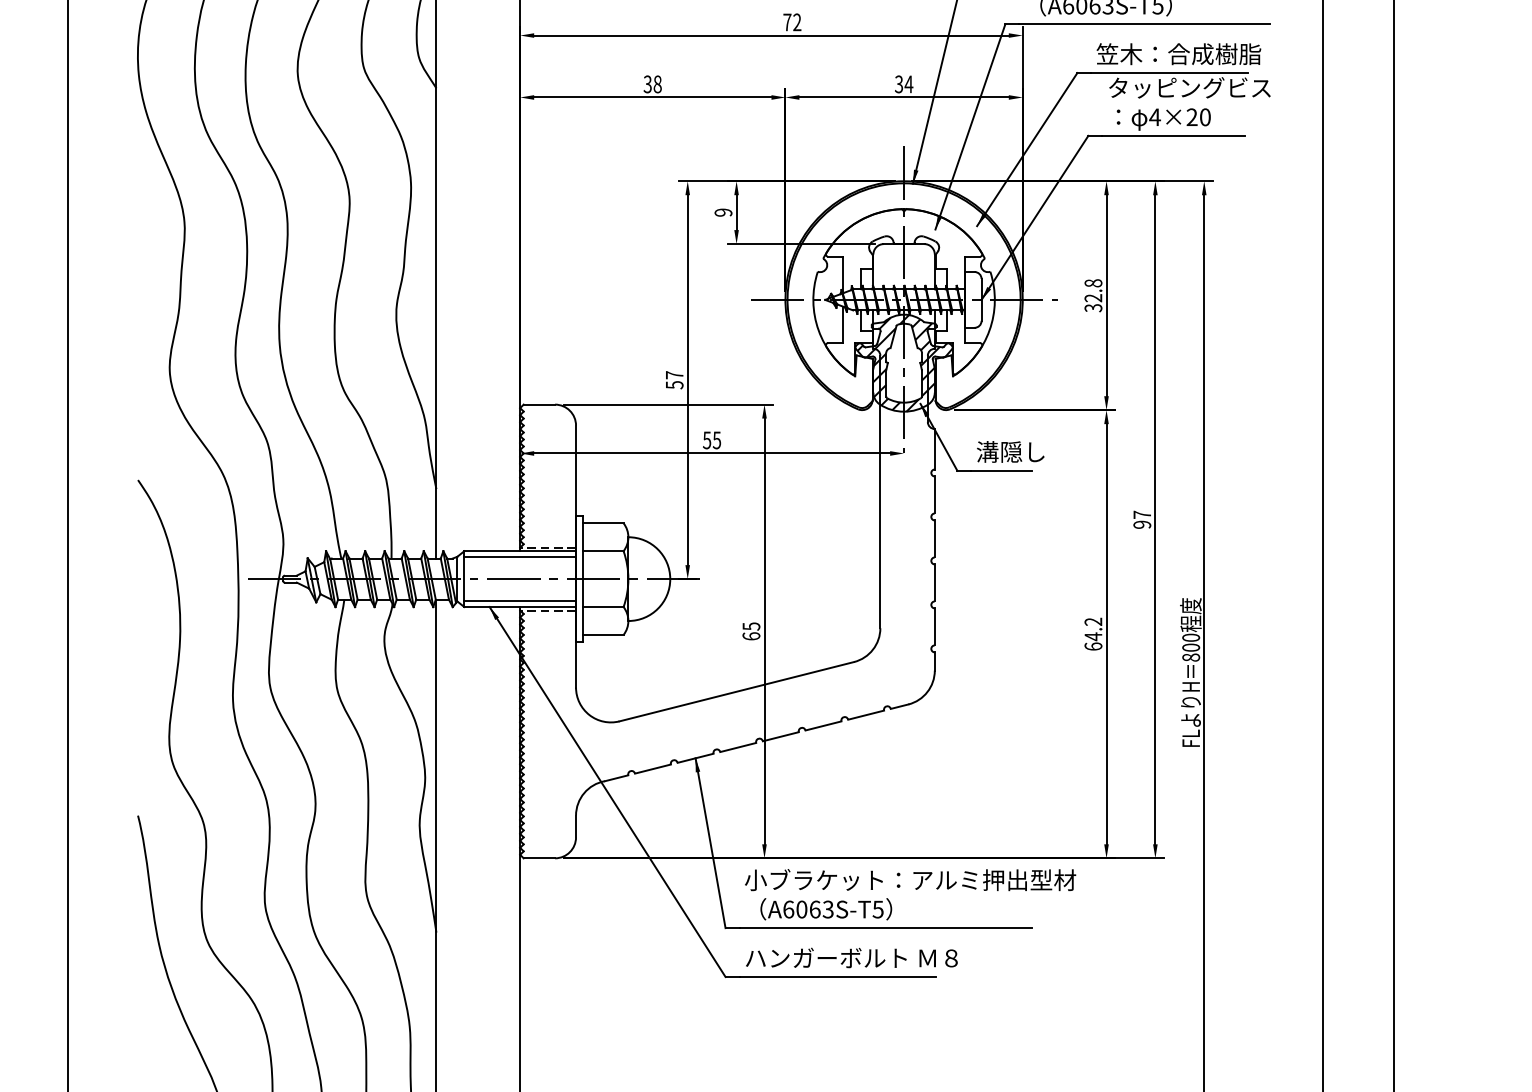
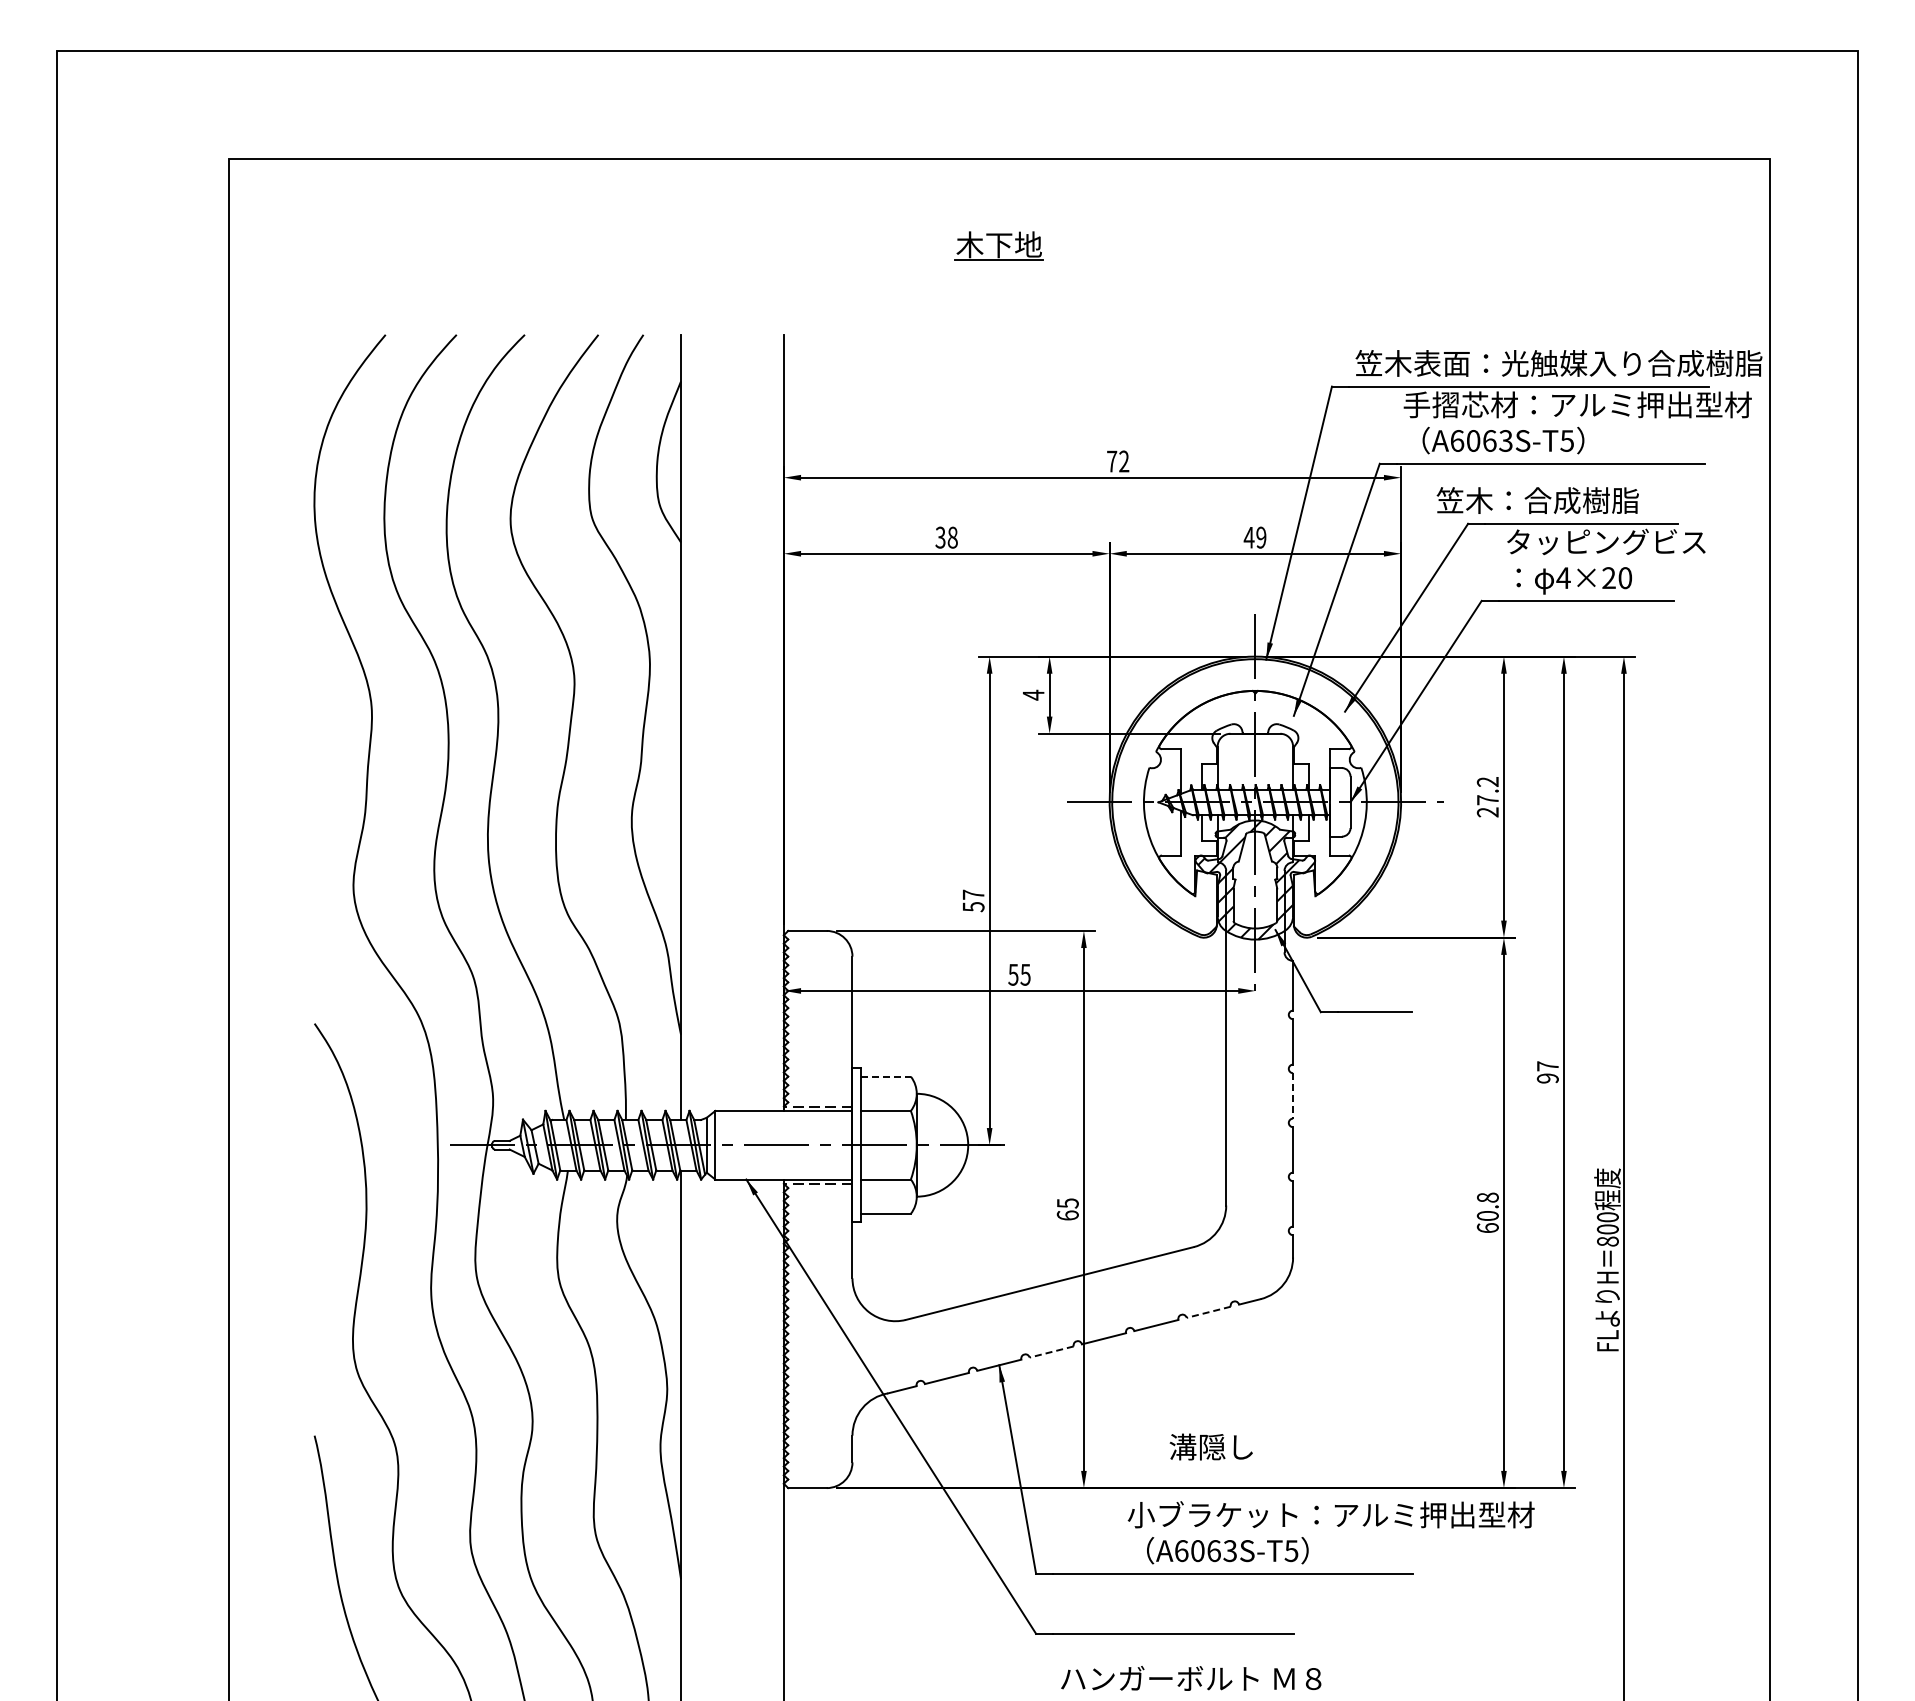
text: (1178, 54) -> (1537, 500), moved
text: (903, 84) -> (1254, 537), 34 -> 49
text: (723, 212) -> (1033, 694), 9 -> 4
text: (1093, 295) -> (1487, 796), 32.8 -> 27.2
text: (1010, 451) -> (1210, 1446), moved
line: (602, 523) -> (885, 1076), solid -> dashed
line: (935, 538) -> (1293, 1095), solid -> dashed
line: (519, 556) -> (783, 1117), removed
line: (519, 601) -> (783, 1172), removed
text: (1093, 629) -> (1487, 1206), 64.2 -> 60.8
line: (865, 715) -> (1208, 1312), solid -> dashed
line: (738, 747) -> (1051, 1352), solid -> dashed
text: (909, 894) -> (1330, 1532), moved
text: (852, 957) -> (1191, 1678), moved

